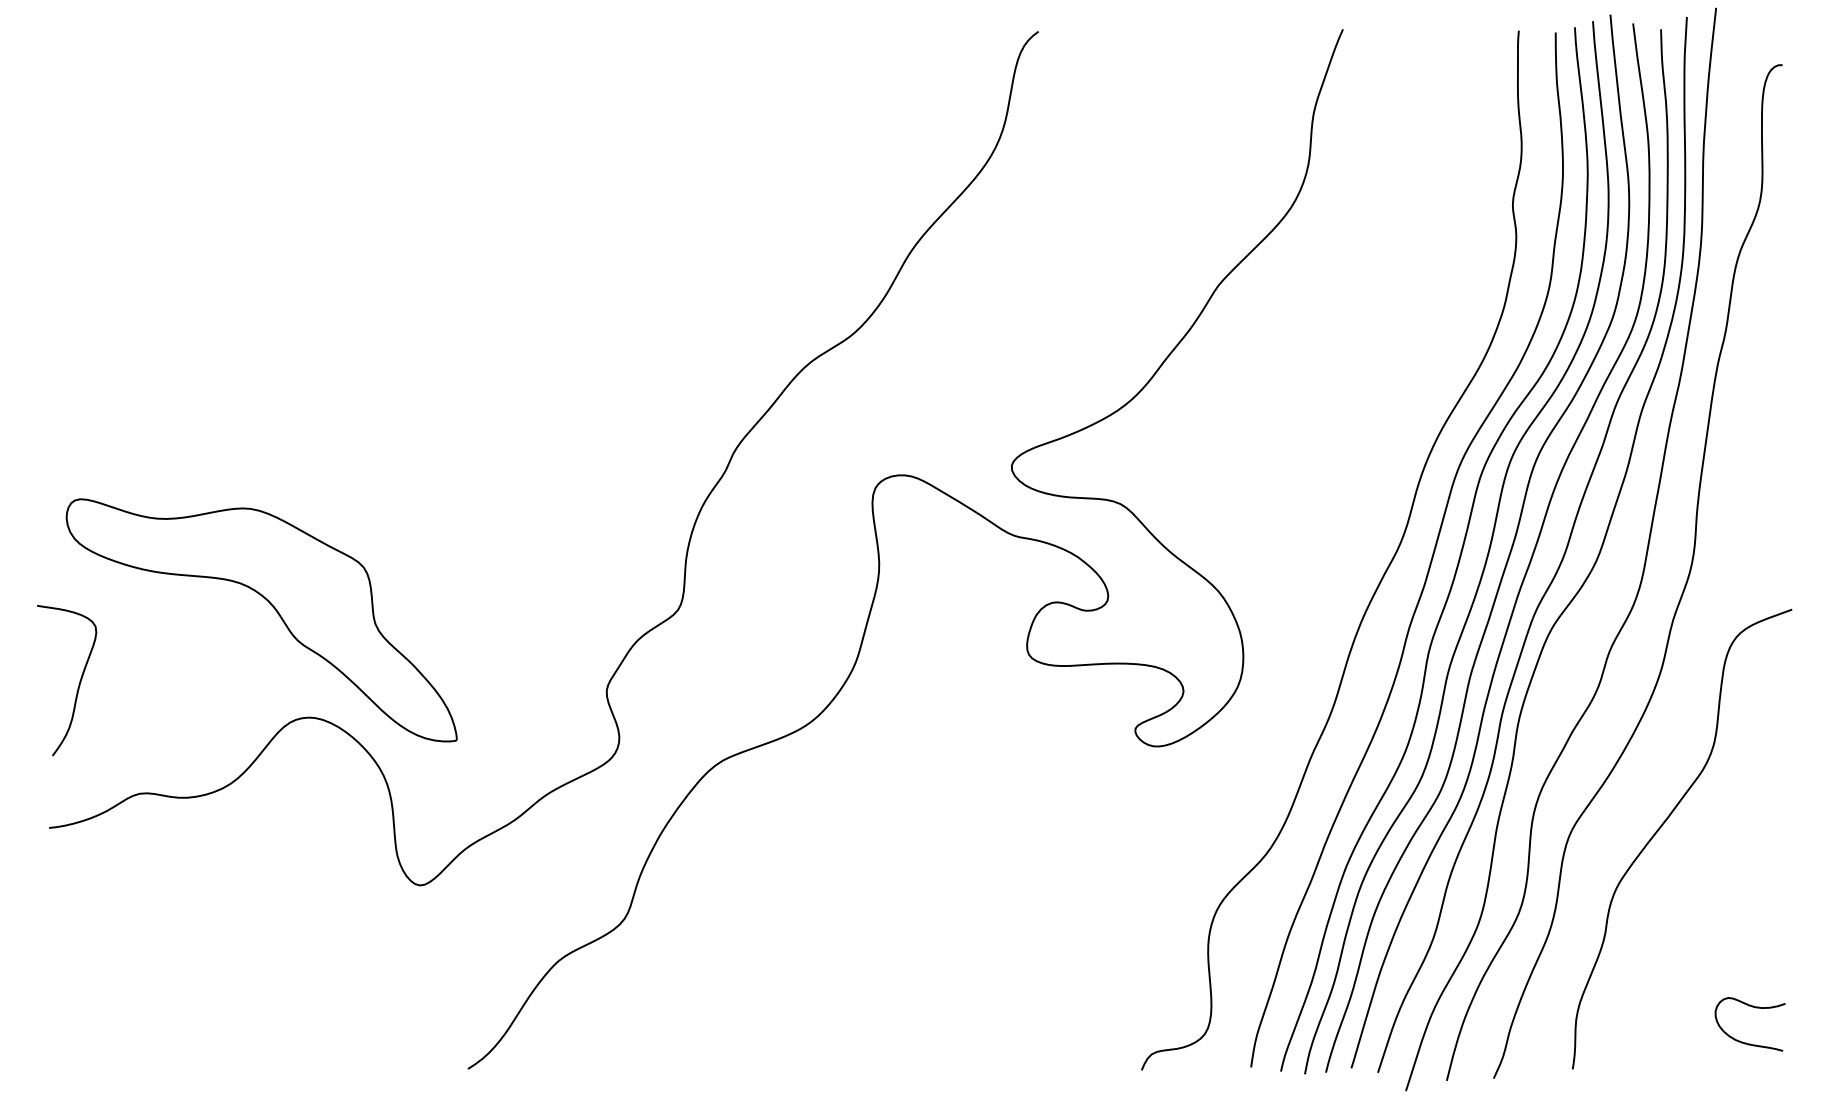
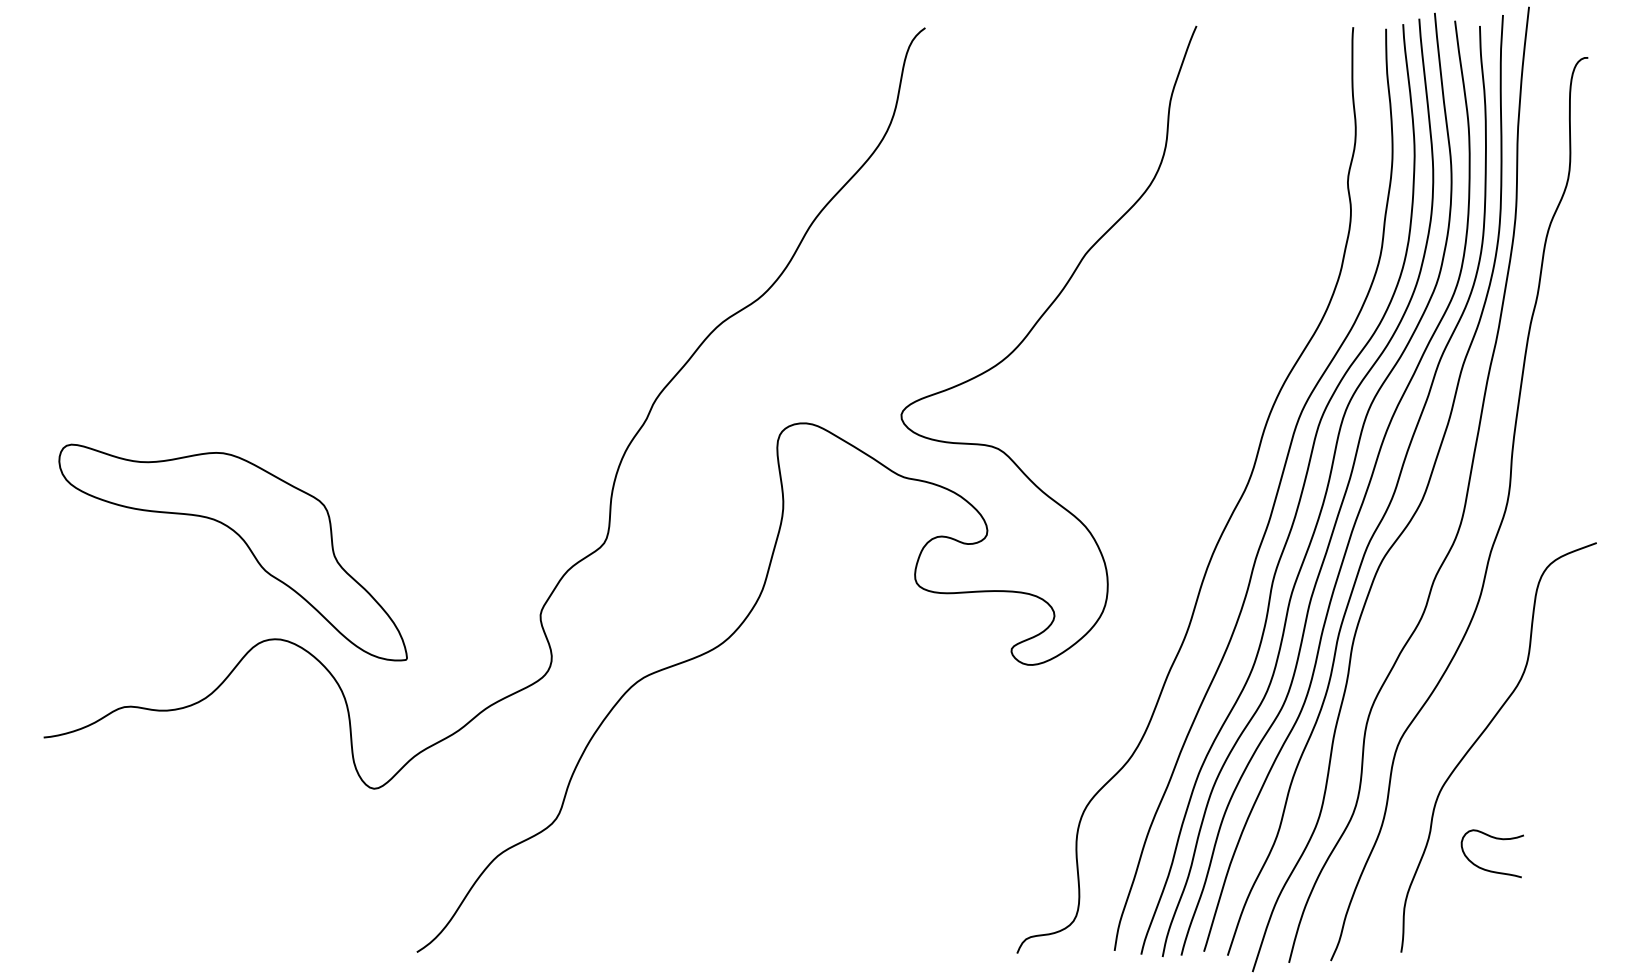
curve: (78, 684) -> (69, 609), removed
curve: (1755, 1008) -> (1497, 839), moved

